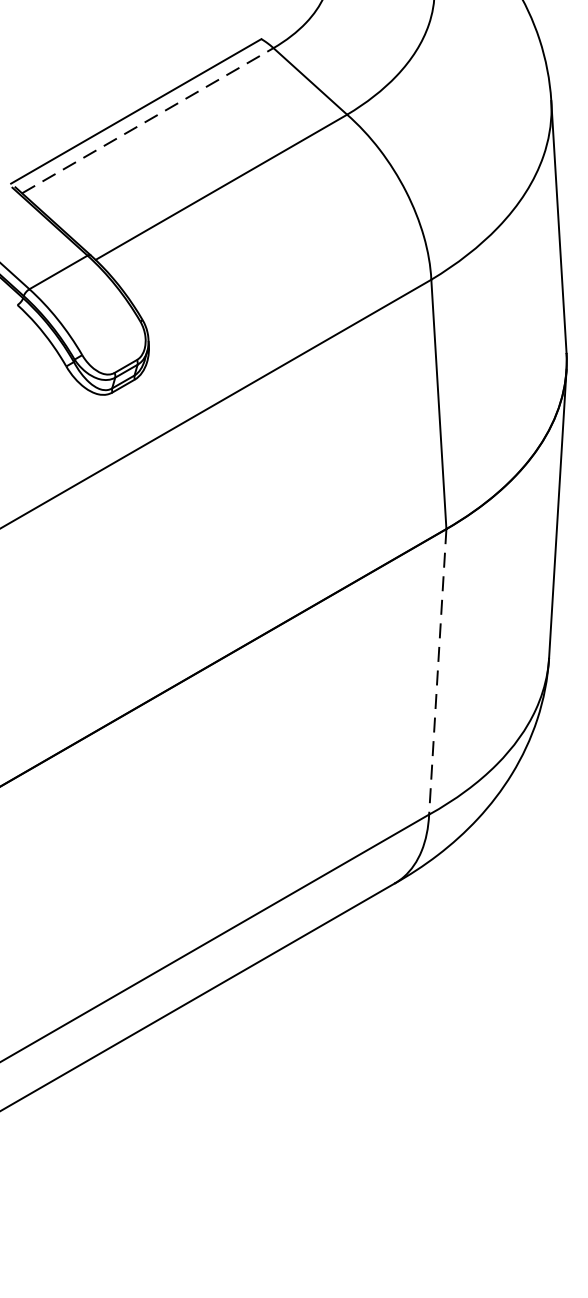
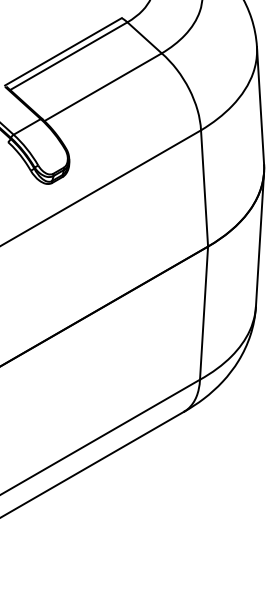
line: (147, 121) -> (68, 56), dashed -> solid
line: (438, 672) -> (204, 313), dashed -> solid

